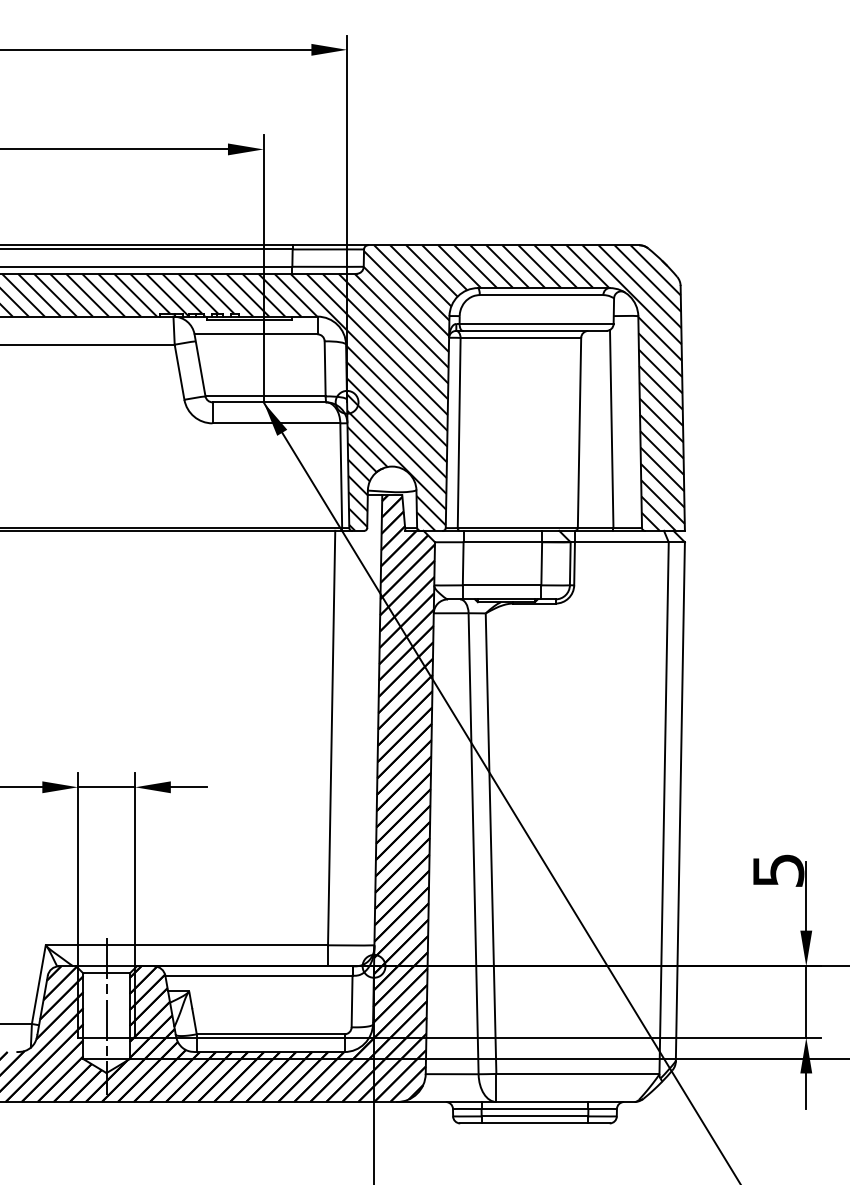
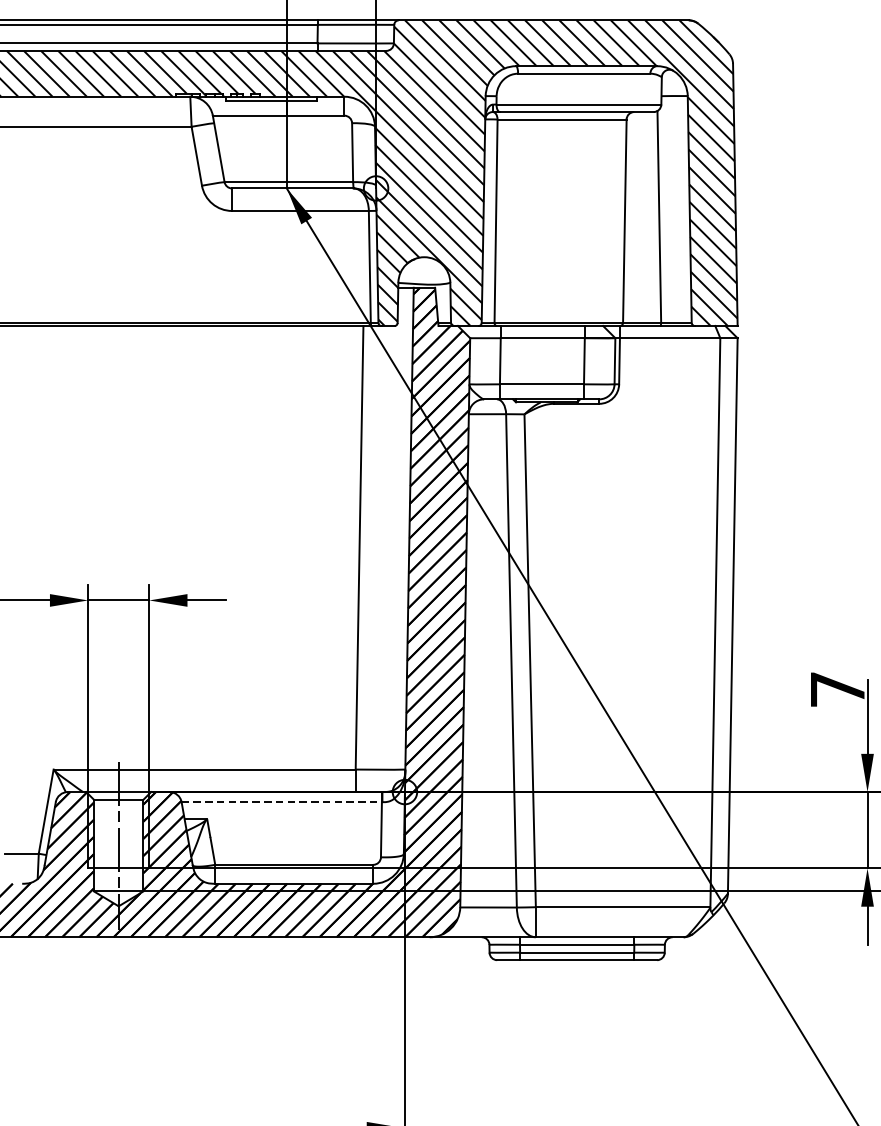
text: (778, 870) -> (837, 689), 5 -> 7
line: (258, 975) -> (281, 801), solid -> dashed

